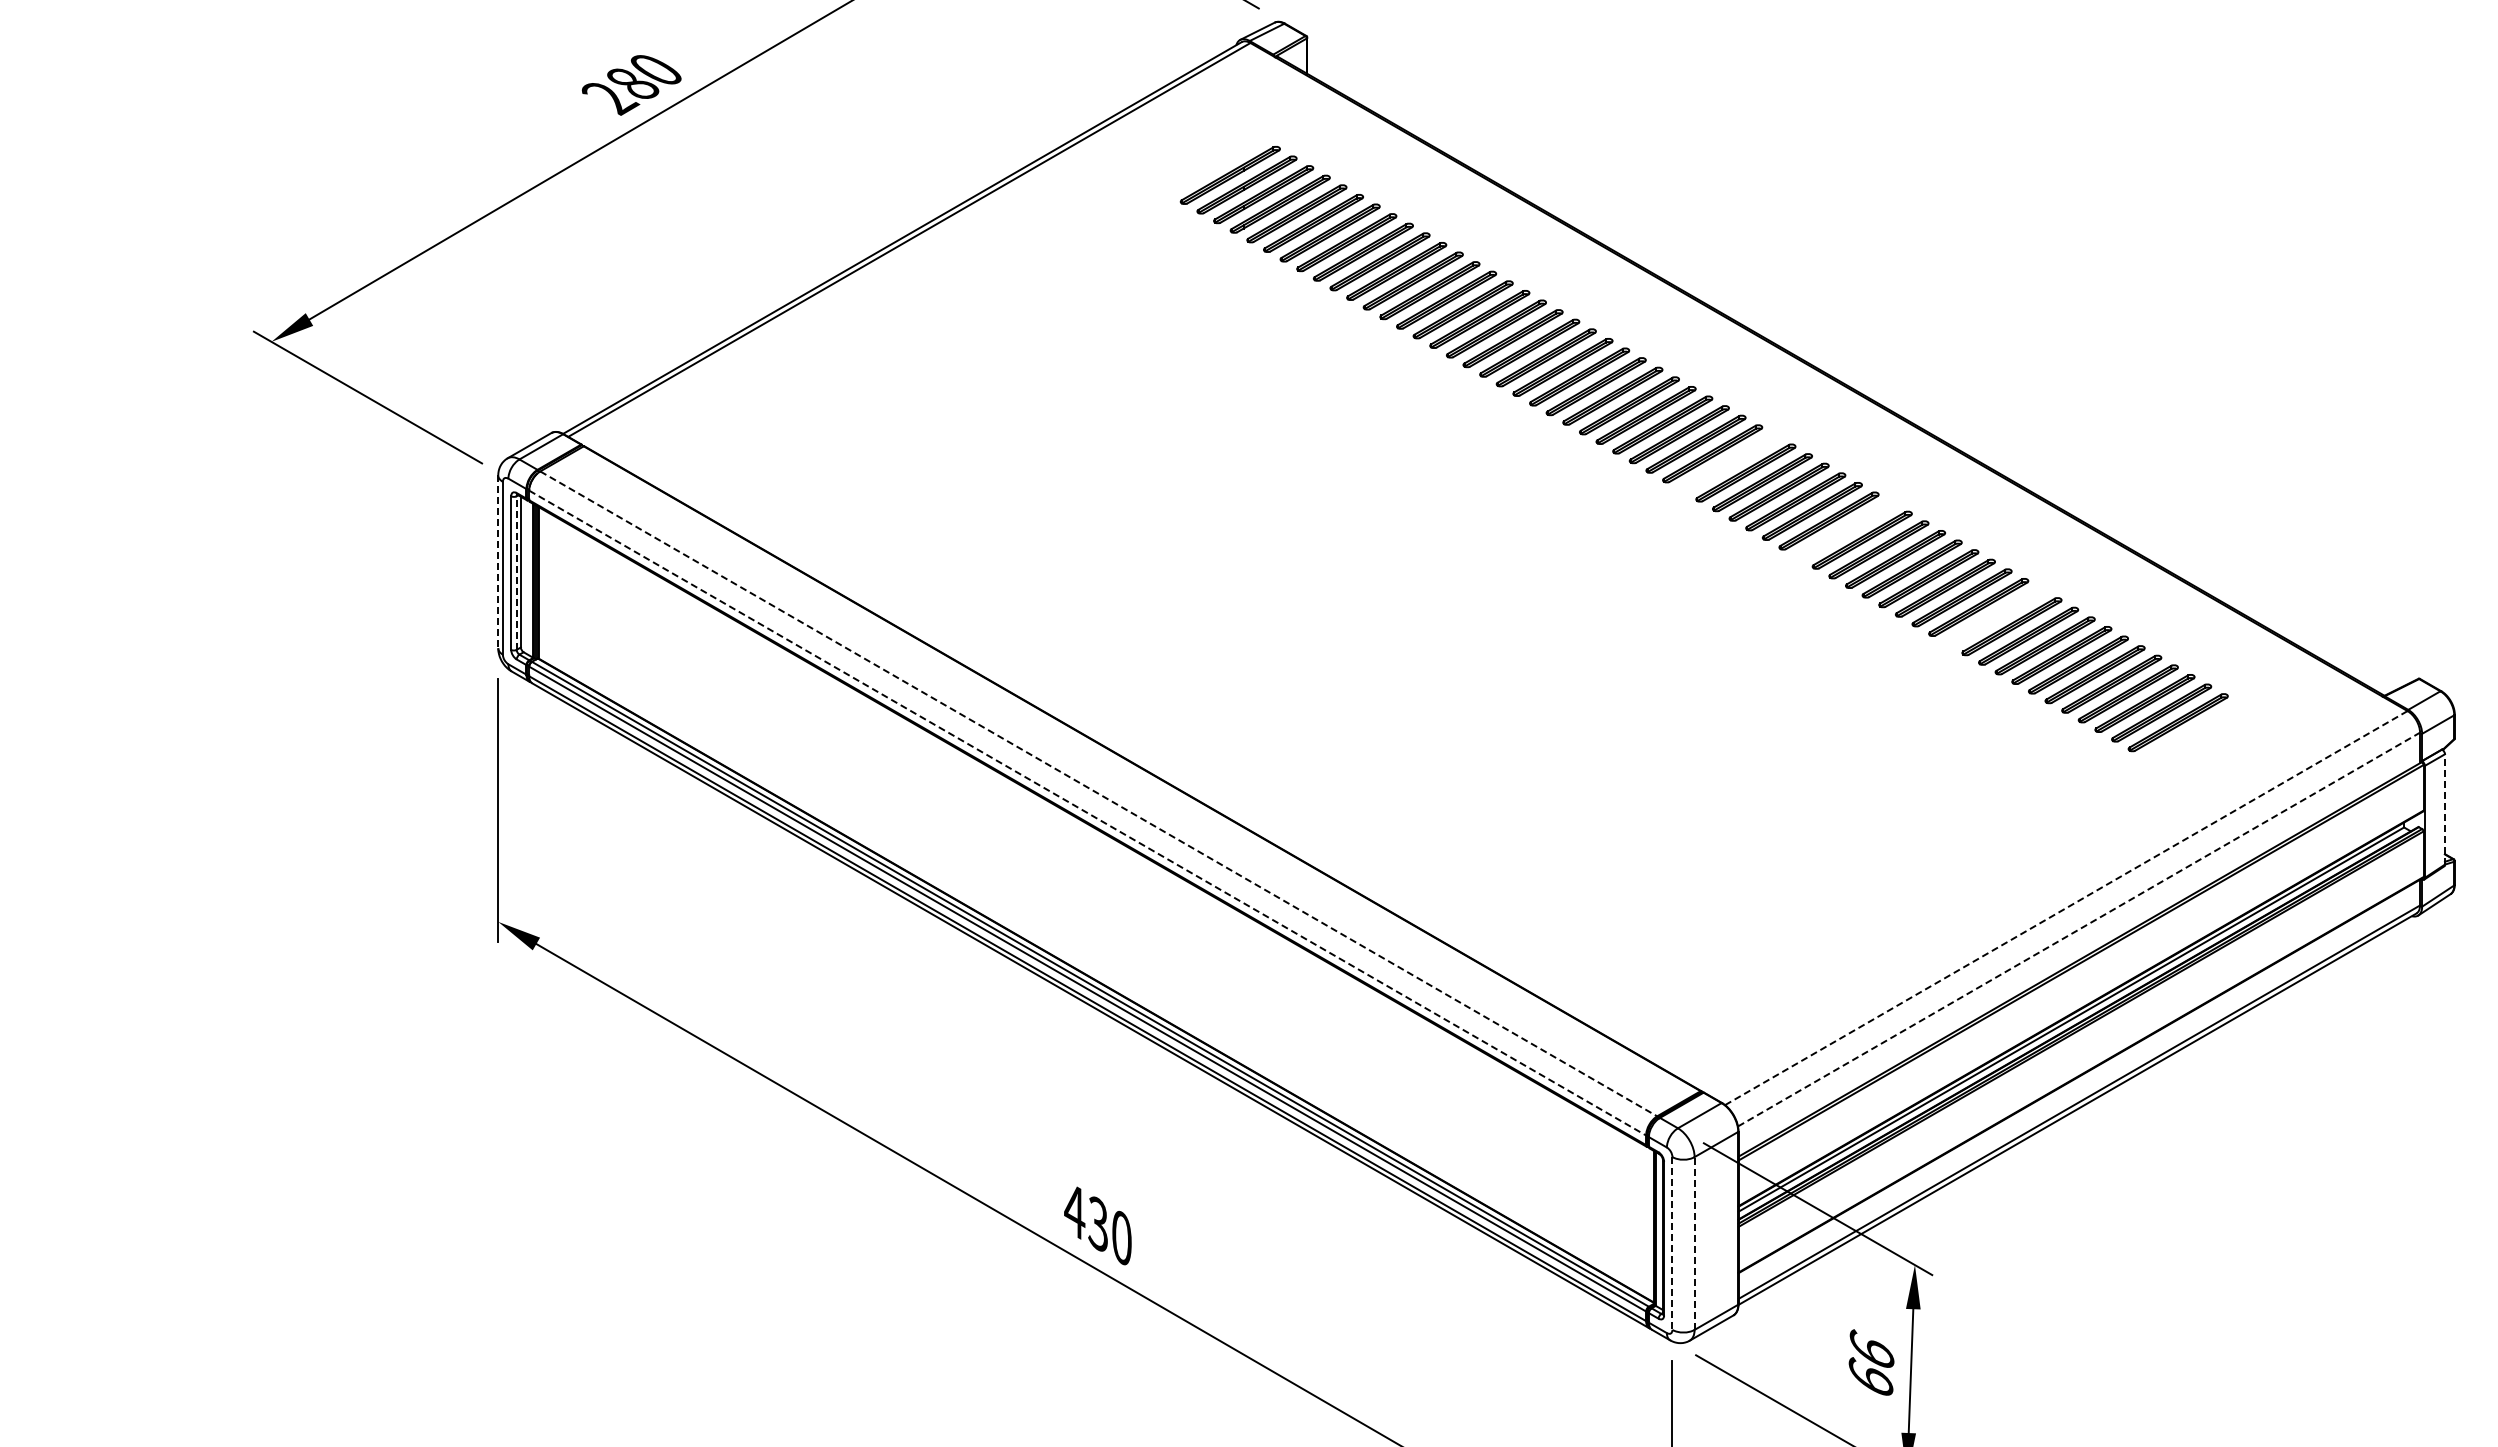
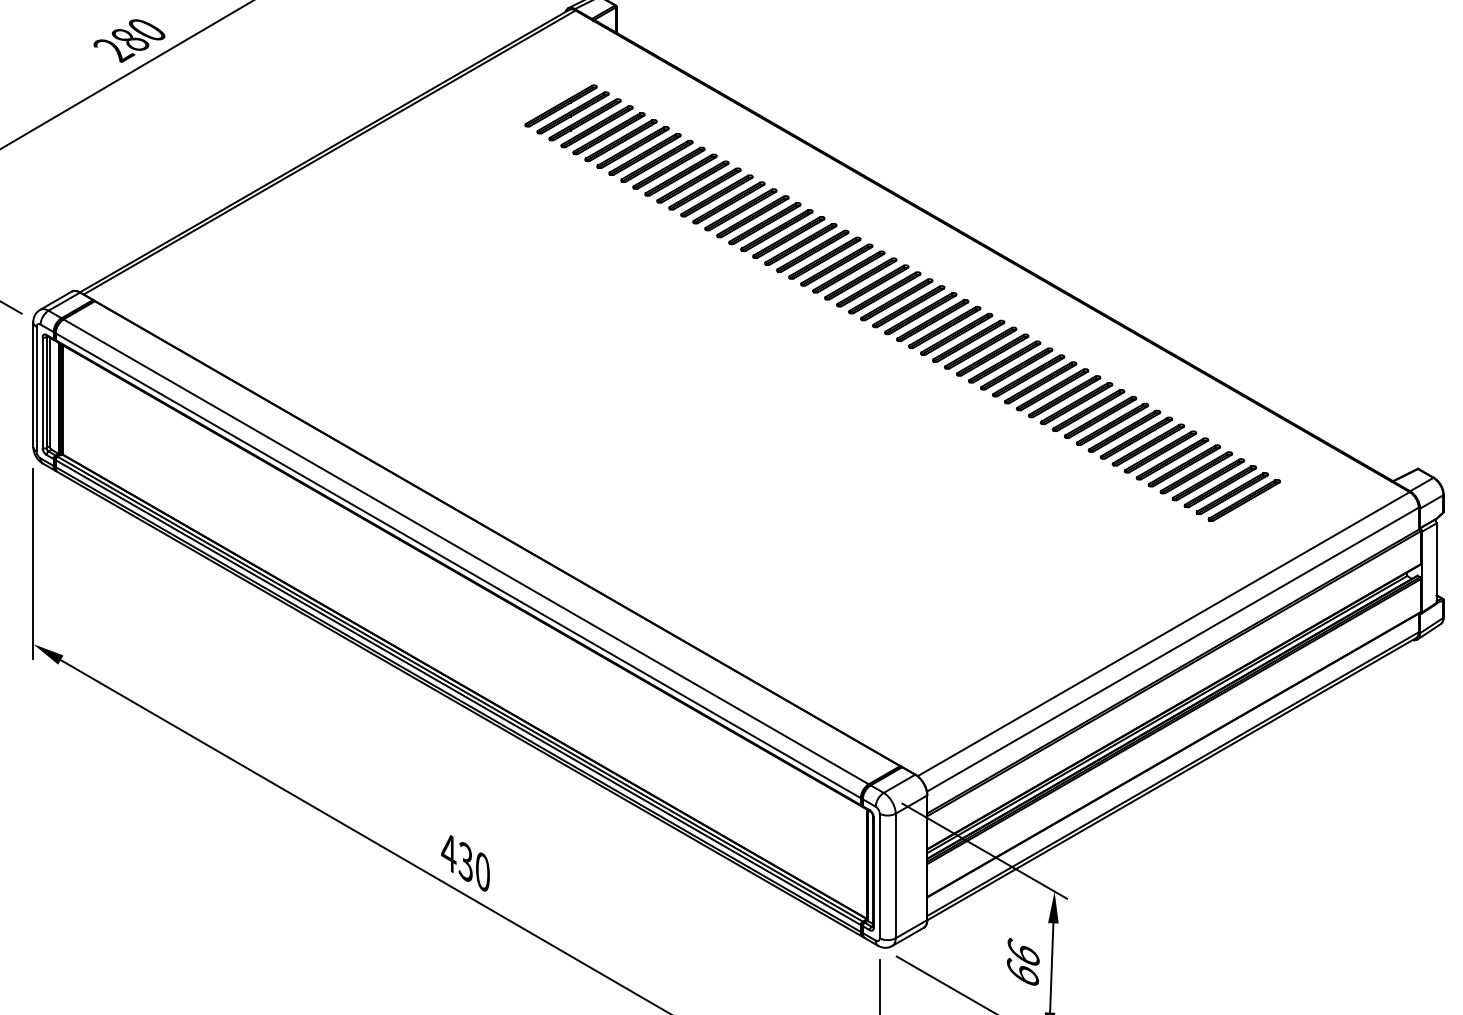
part: (1728, 463) -> (920, 313), added
part: (1845, 530) -> (1004, 361), added
line: (498, 562) -> (33, 385), dashed -> solid
line: (516, 573) -> (46, 392), dashed -> solid
part: (1994, 616) -> (1111, 423), added
line: (1098, 793) -> (465, 551), dashed -> solid
line: (2444, 808) -> (1436, 562), dashed -> solid
line: (1087, 813) -> (458, 565), dashed -> solid
line: (2066, 907) -> (1163, 633), dashed -> solid
line: (2079, 929) -> (1173, 649), dashed -> solid
line: (1694, 1243) -> (895, 875), dashed -> solid
line: (1672, 1244) -> (879, 876), dashed -> solid

